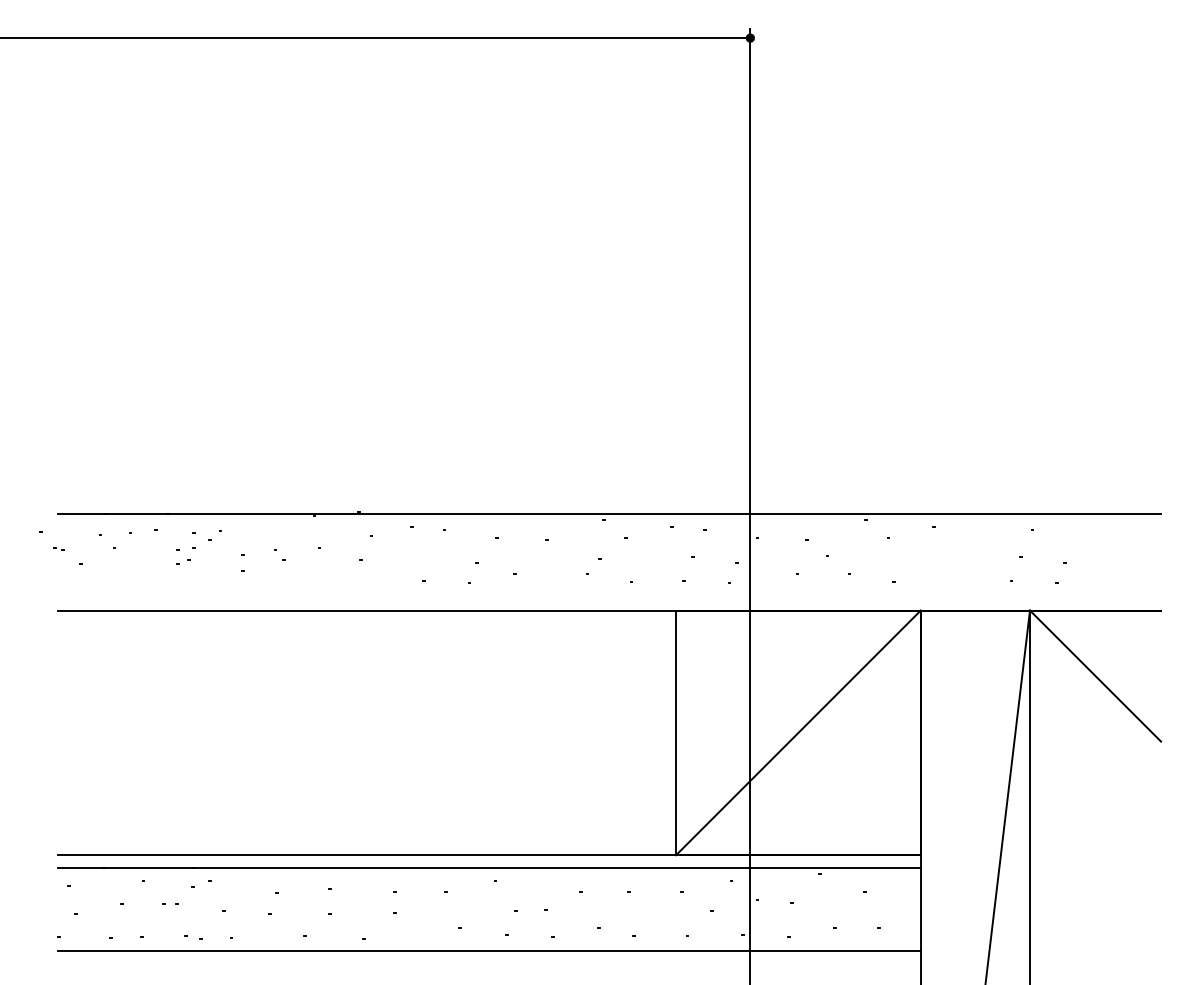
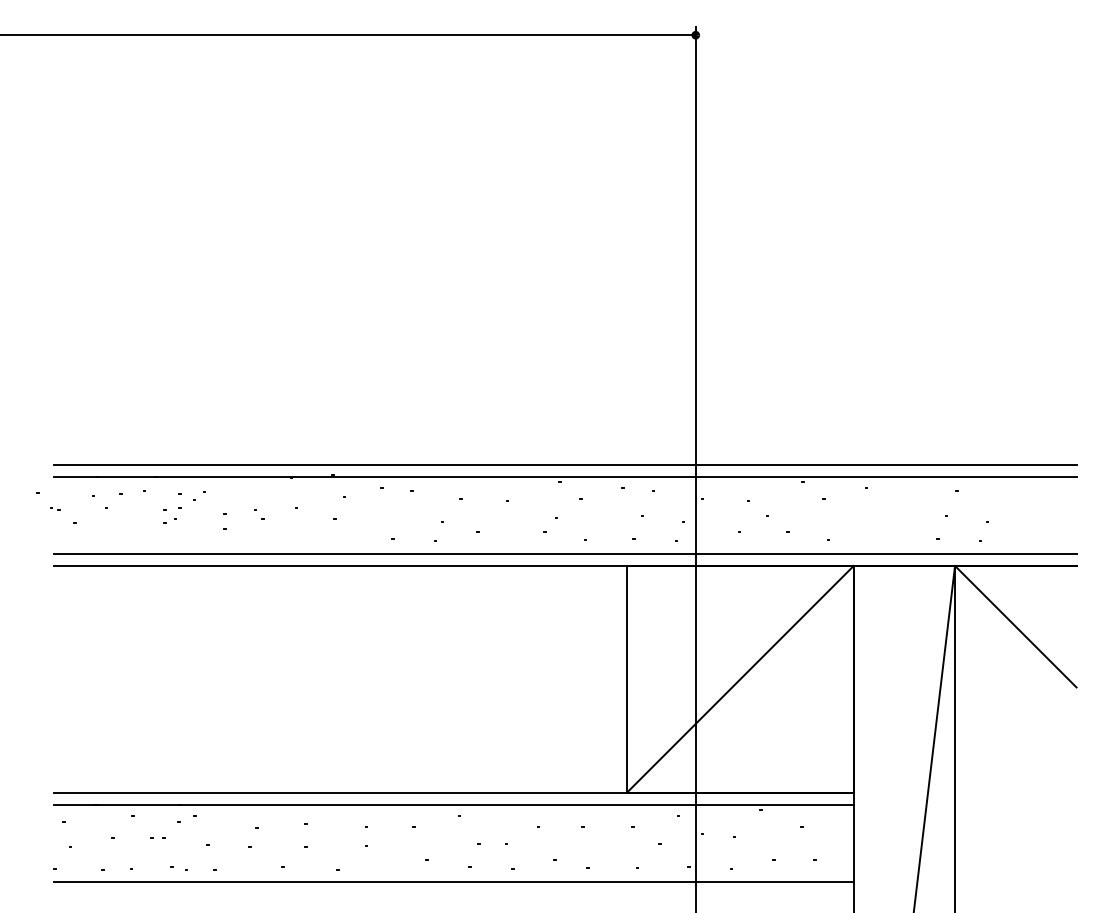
line: (609, 501) -> (565, 464), added
line: (609, 597) -> (565, 553), added

